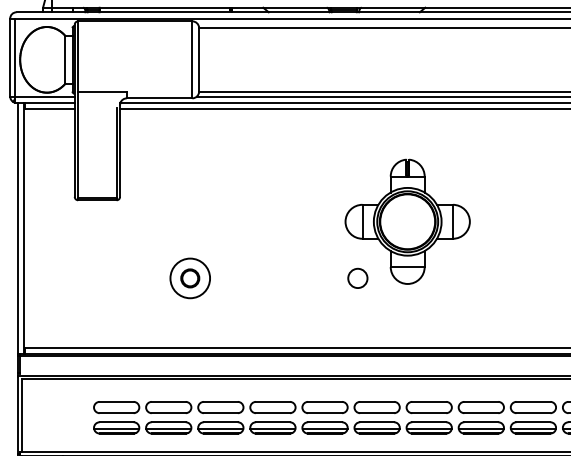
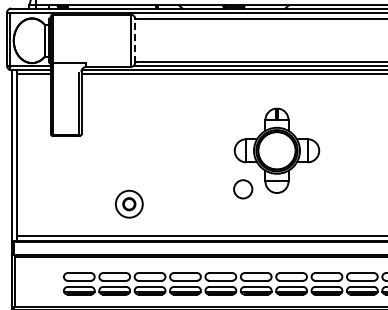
line: (199, 59) -> (135, 40), solid -> dashed
part: (190, 277) -> (129, 203), moved
circle: (356, 277) -> (242, 188), size x1.4

